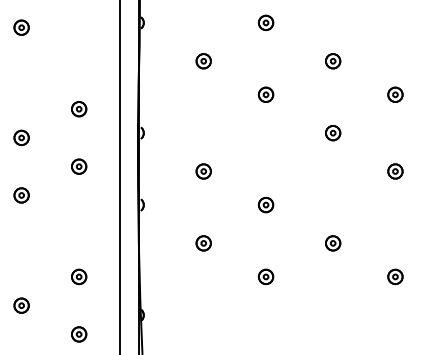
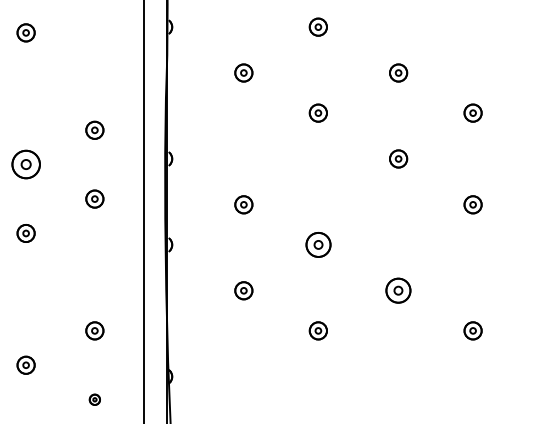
part: (21, 137) -> (25, 164), size x1.6
part: (265, 204) -> (317, 244), size x1.4
part: (333, 243) -> (398, 290), size x1.4
part: (78, 334) -> (94, 399), size x0.6

